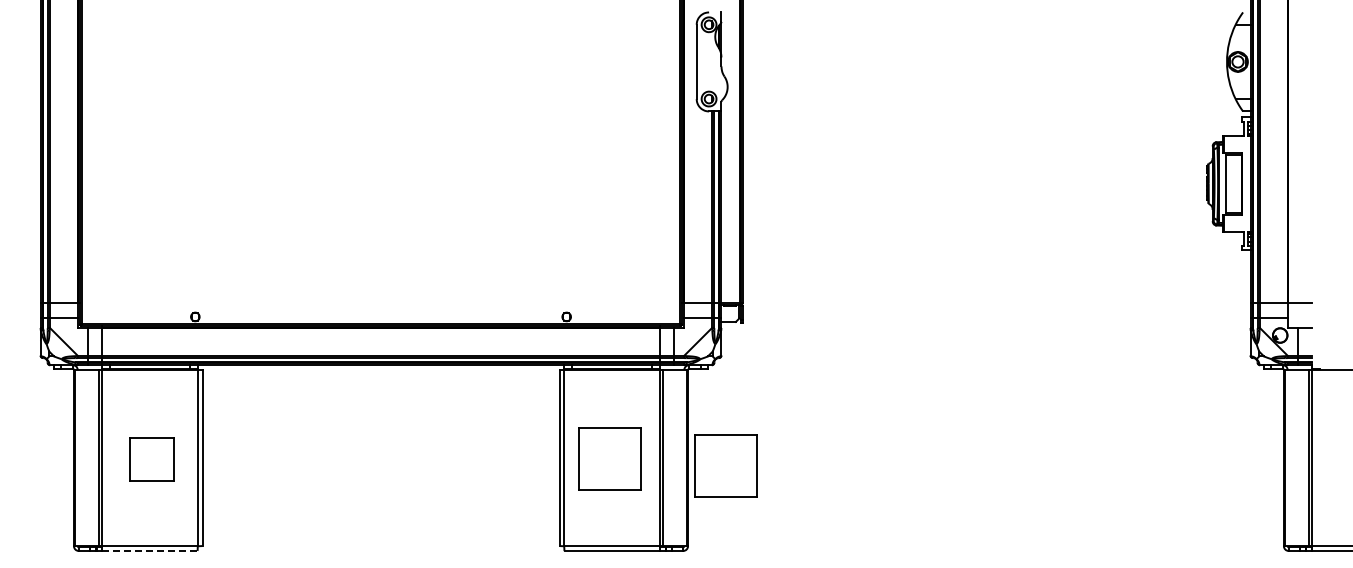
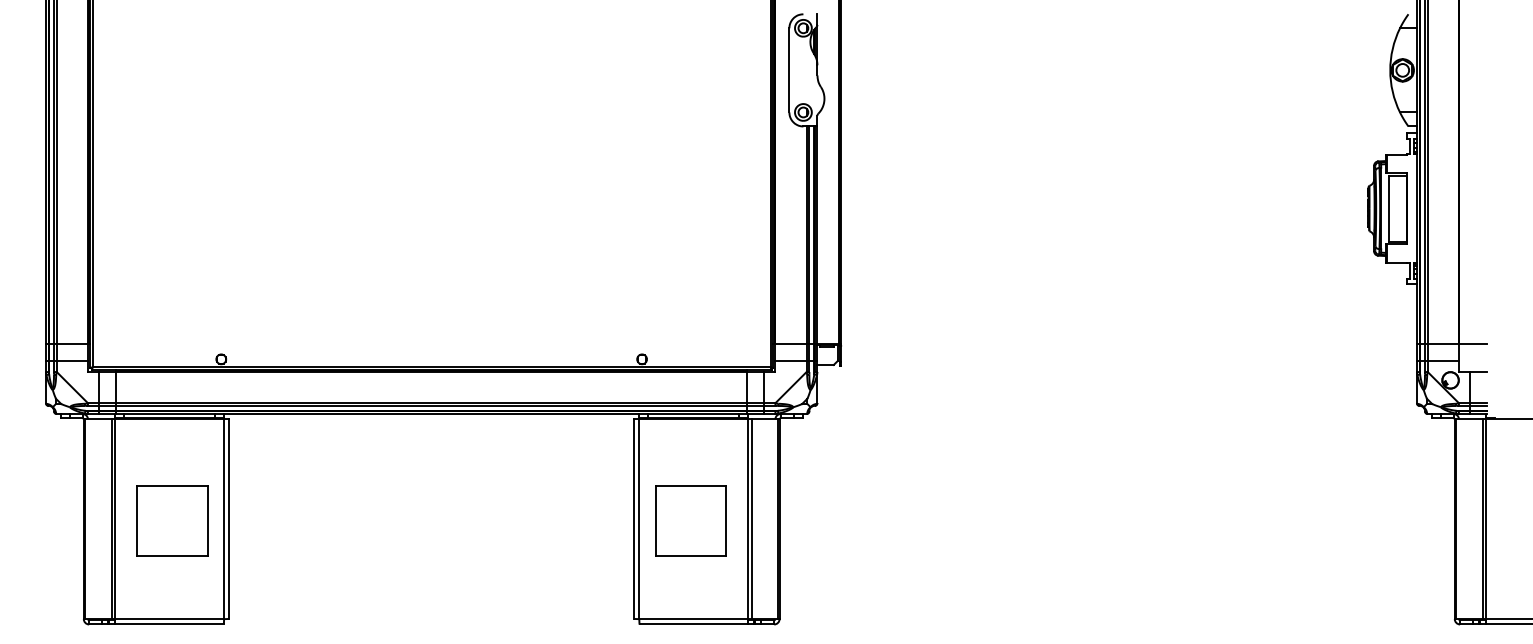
part: (151, 458) -> (171, 519), size x1.43
part: (725, 465) -> (822, 527), removed
line: (149, 550) -> (169, 623), dashed -> solid

